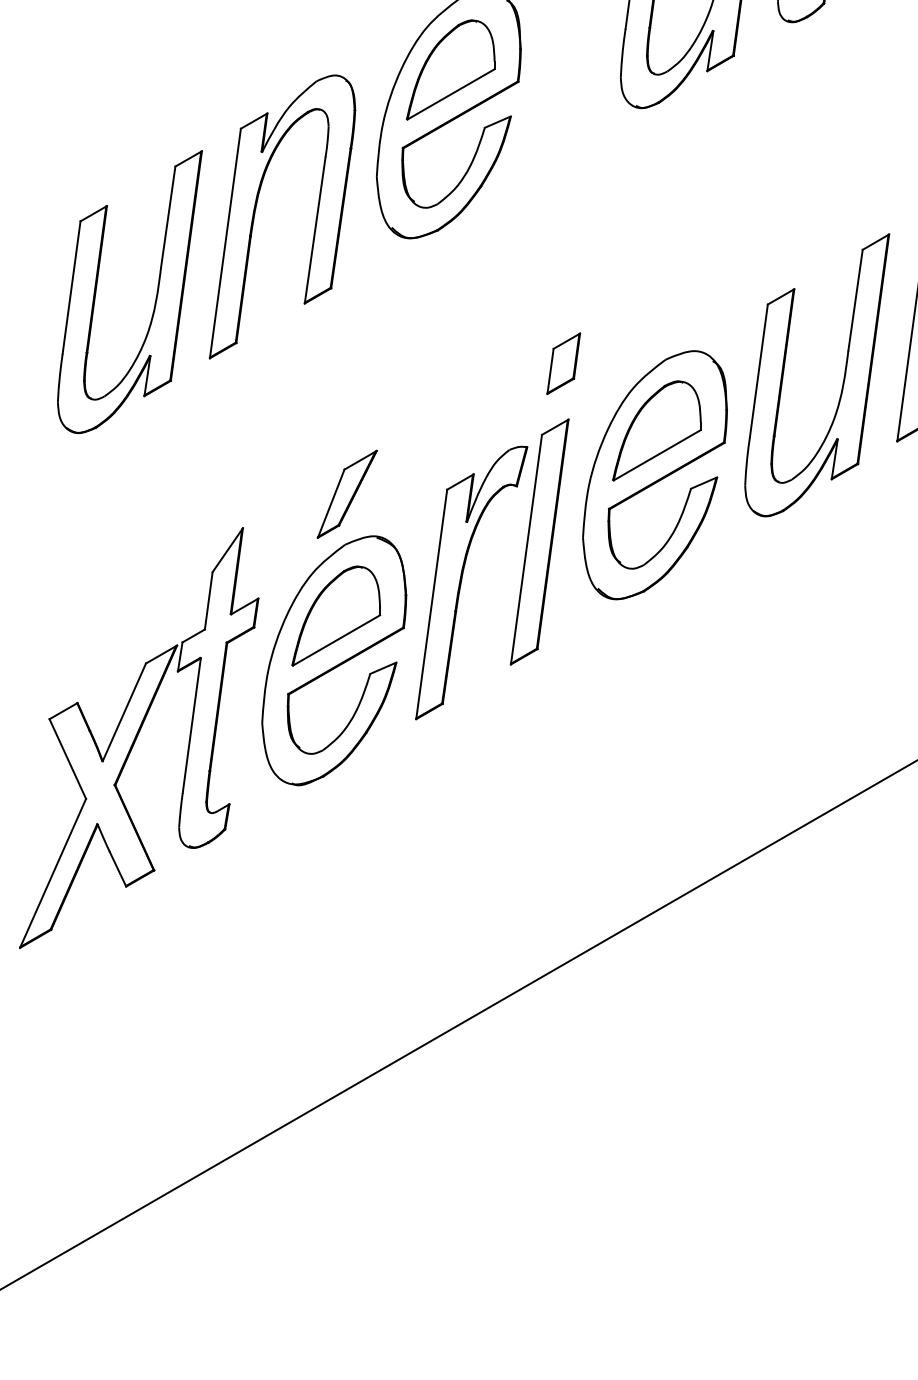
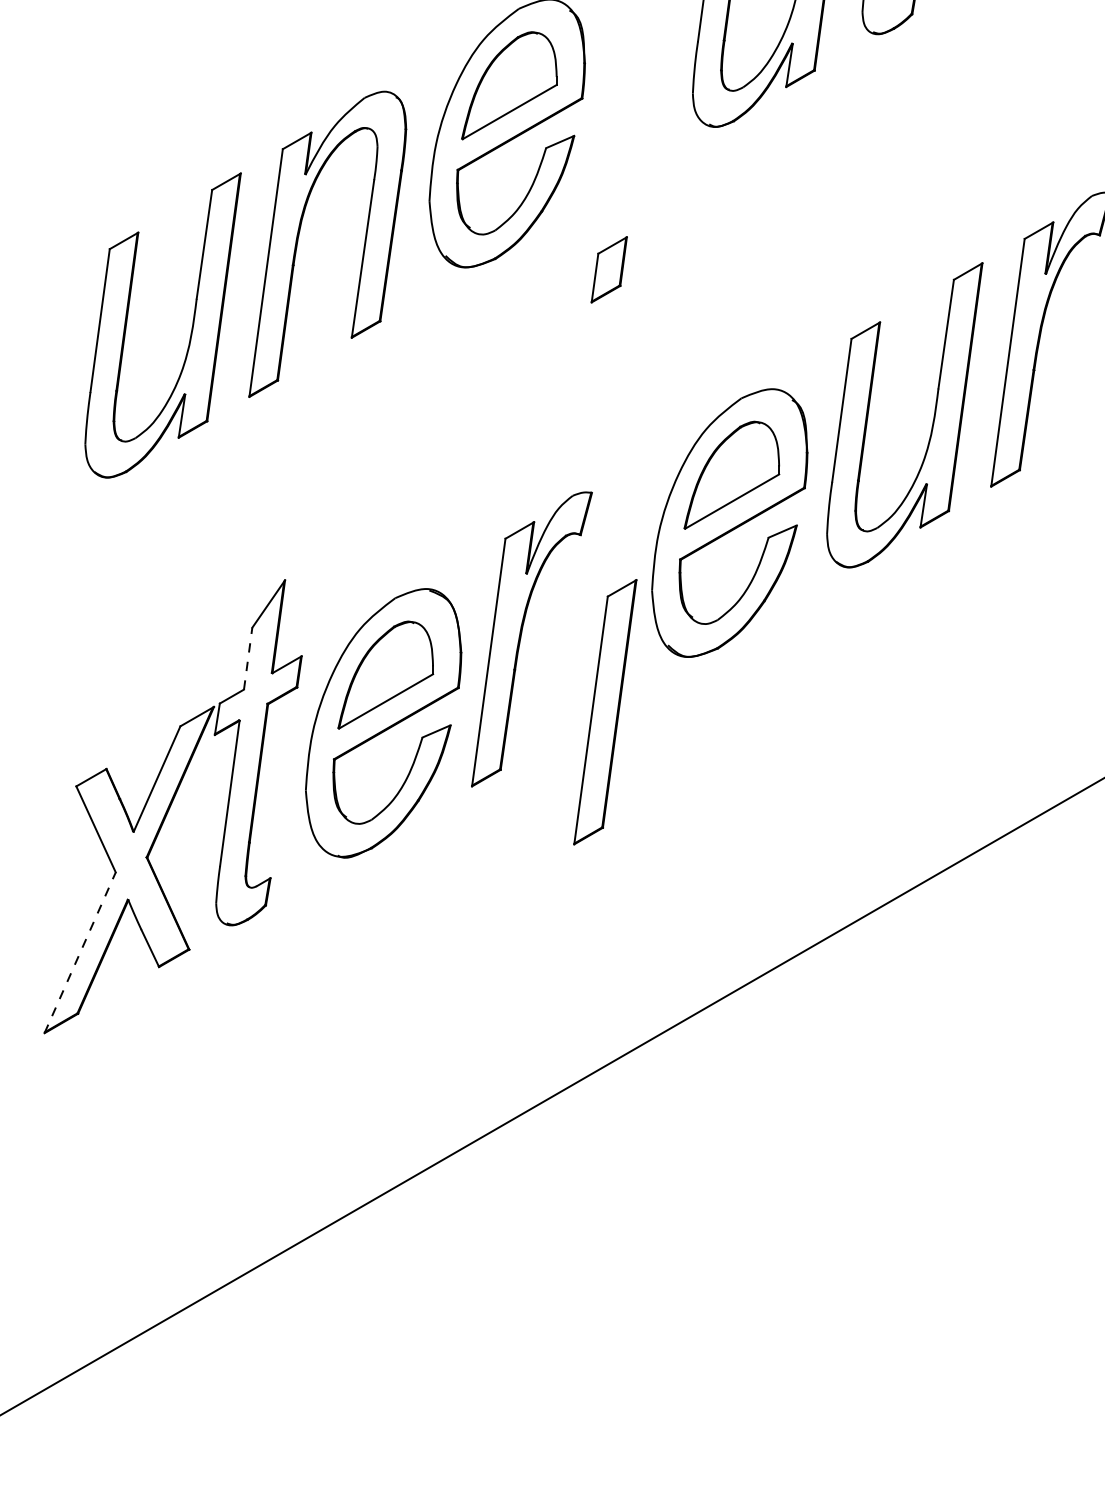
part: (563, 363) -> (608, 269), moved
part: (347, 494) -> (397, 543), removed
part: (539, 542) -> (605, 712), moved
line: (209, 600) -> (248, 658), solid -> dashed
line: (53, 873) -> (80, 952), solid -> dashed

